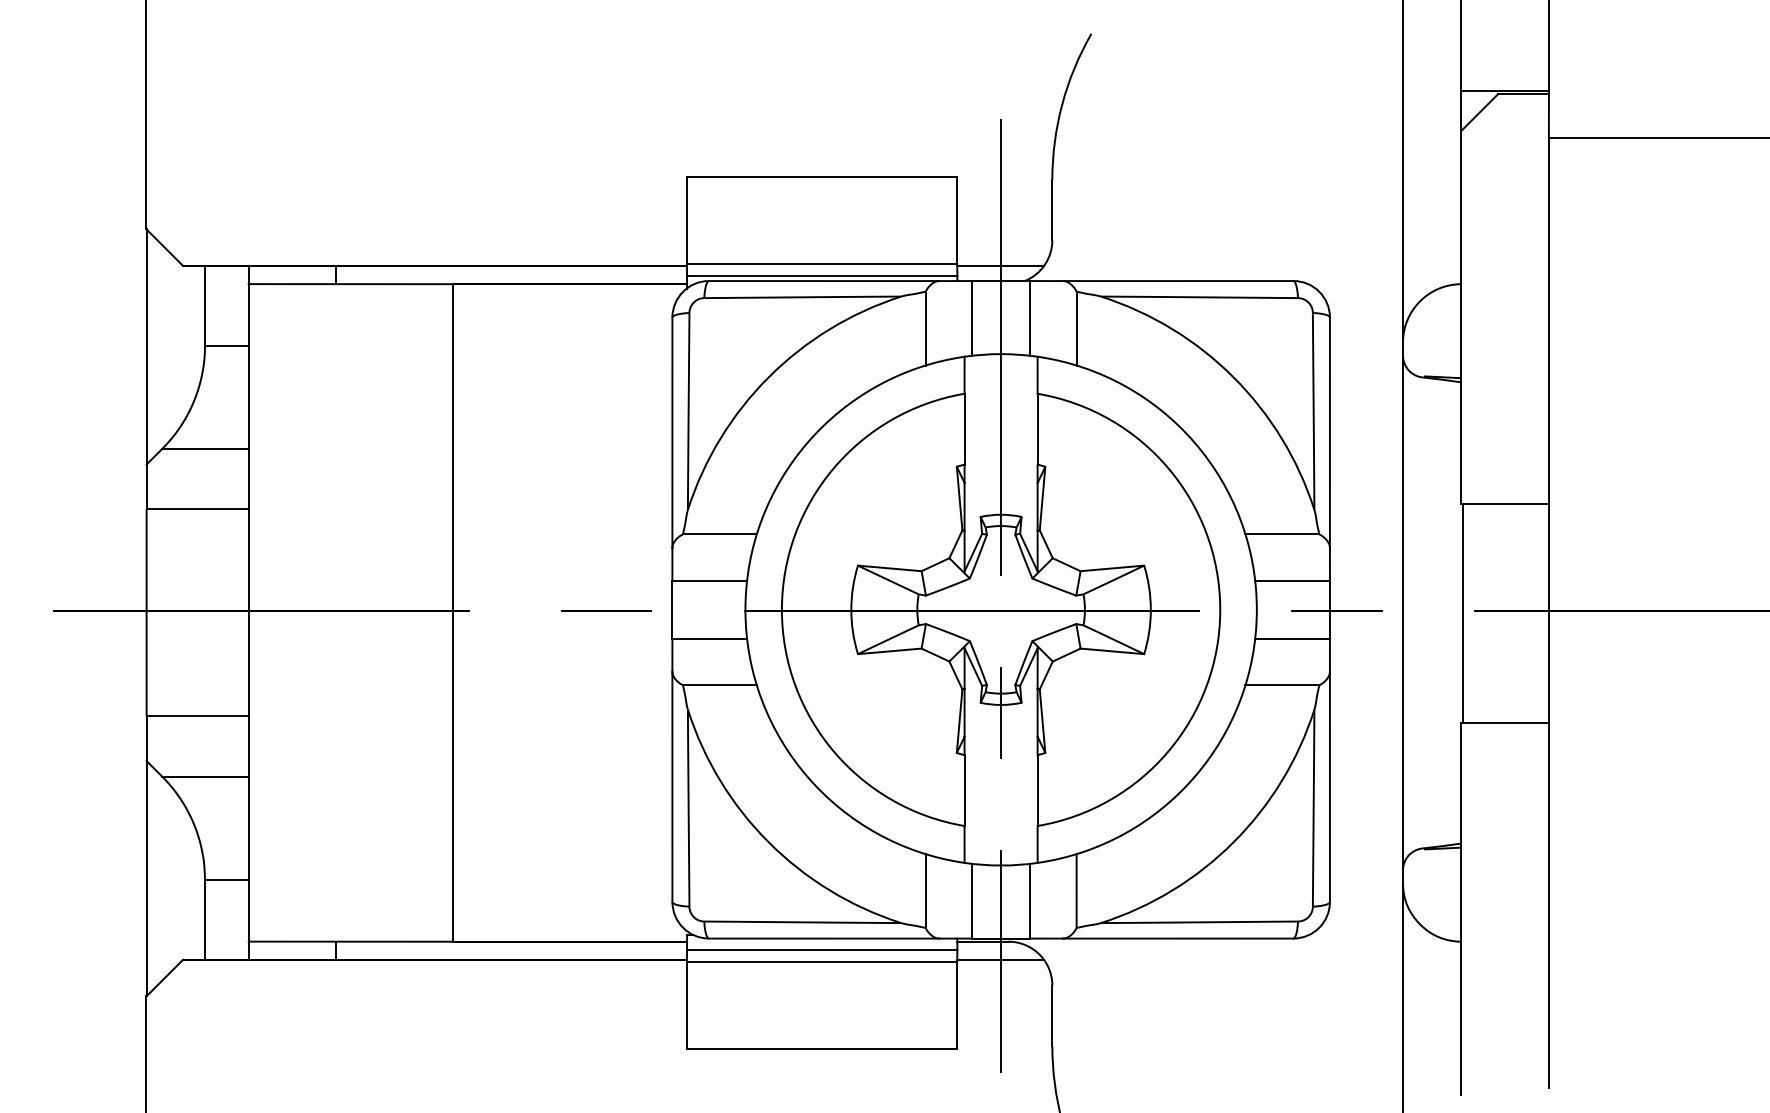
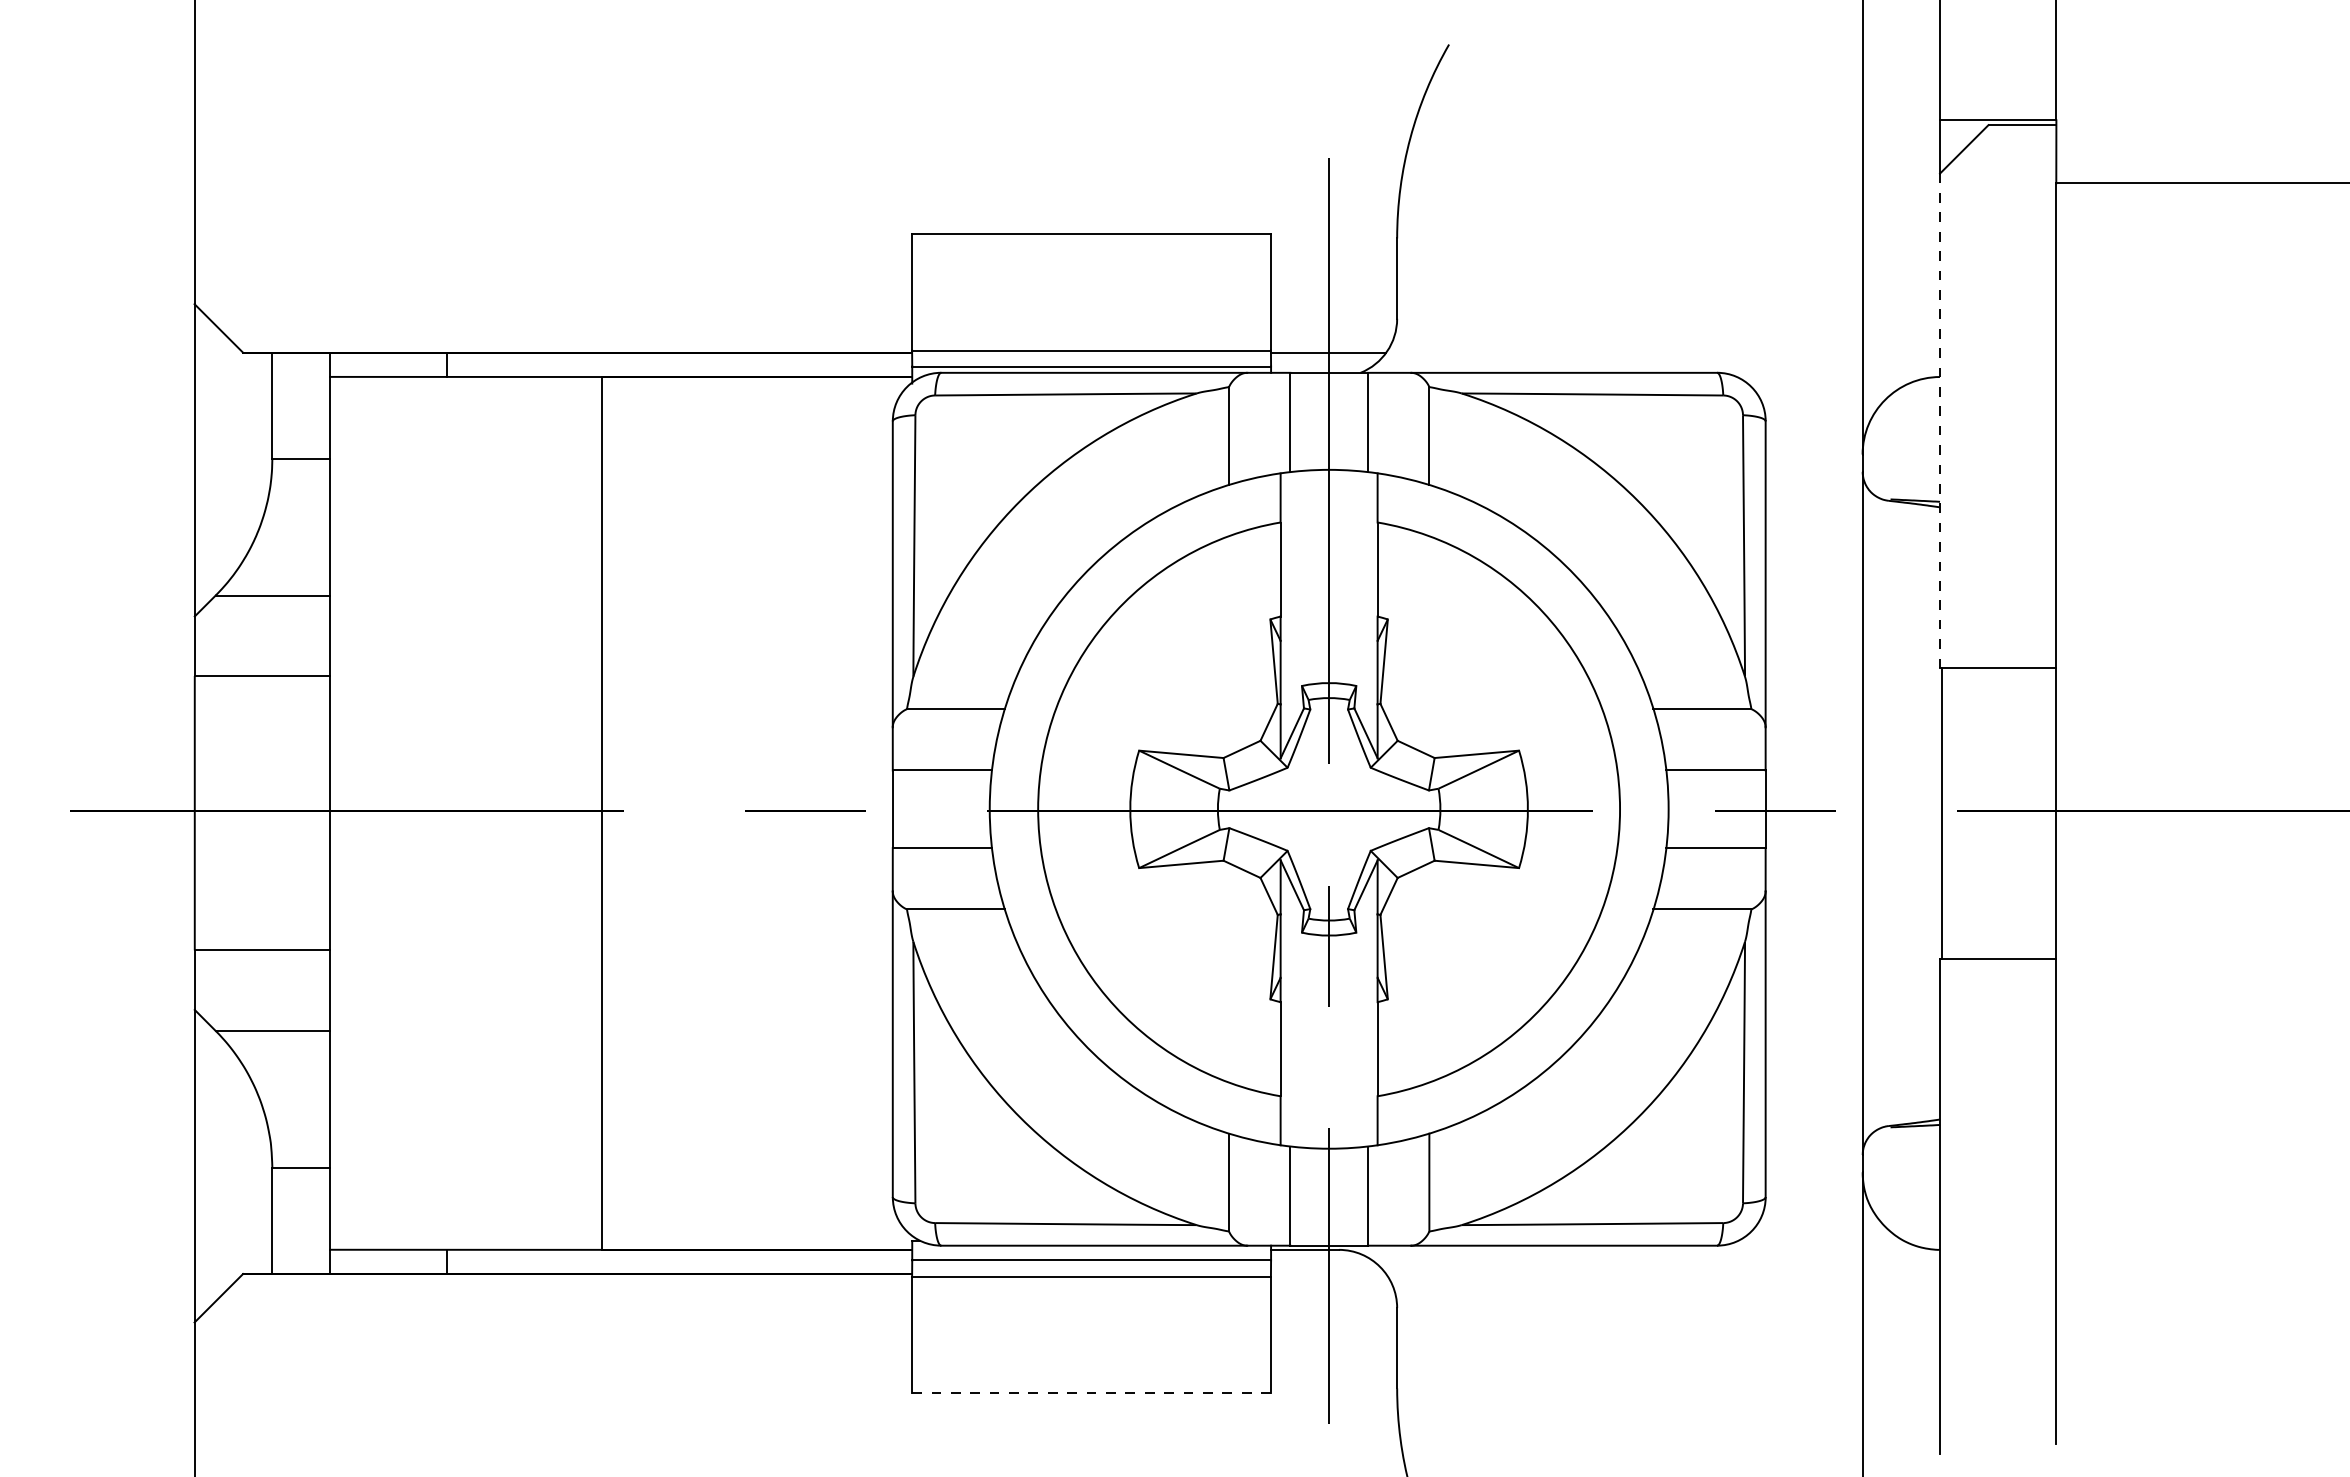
line: (1461, 317) -> (1940, 421), solid -> dashed
line: (1000, 960) -> (1328, 1274), removed
line: (822, 1049) -> (1092, 1392), solid -> dashed

